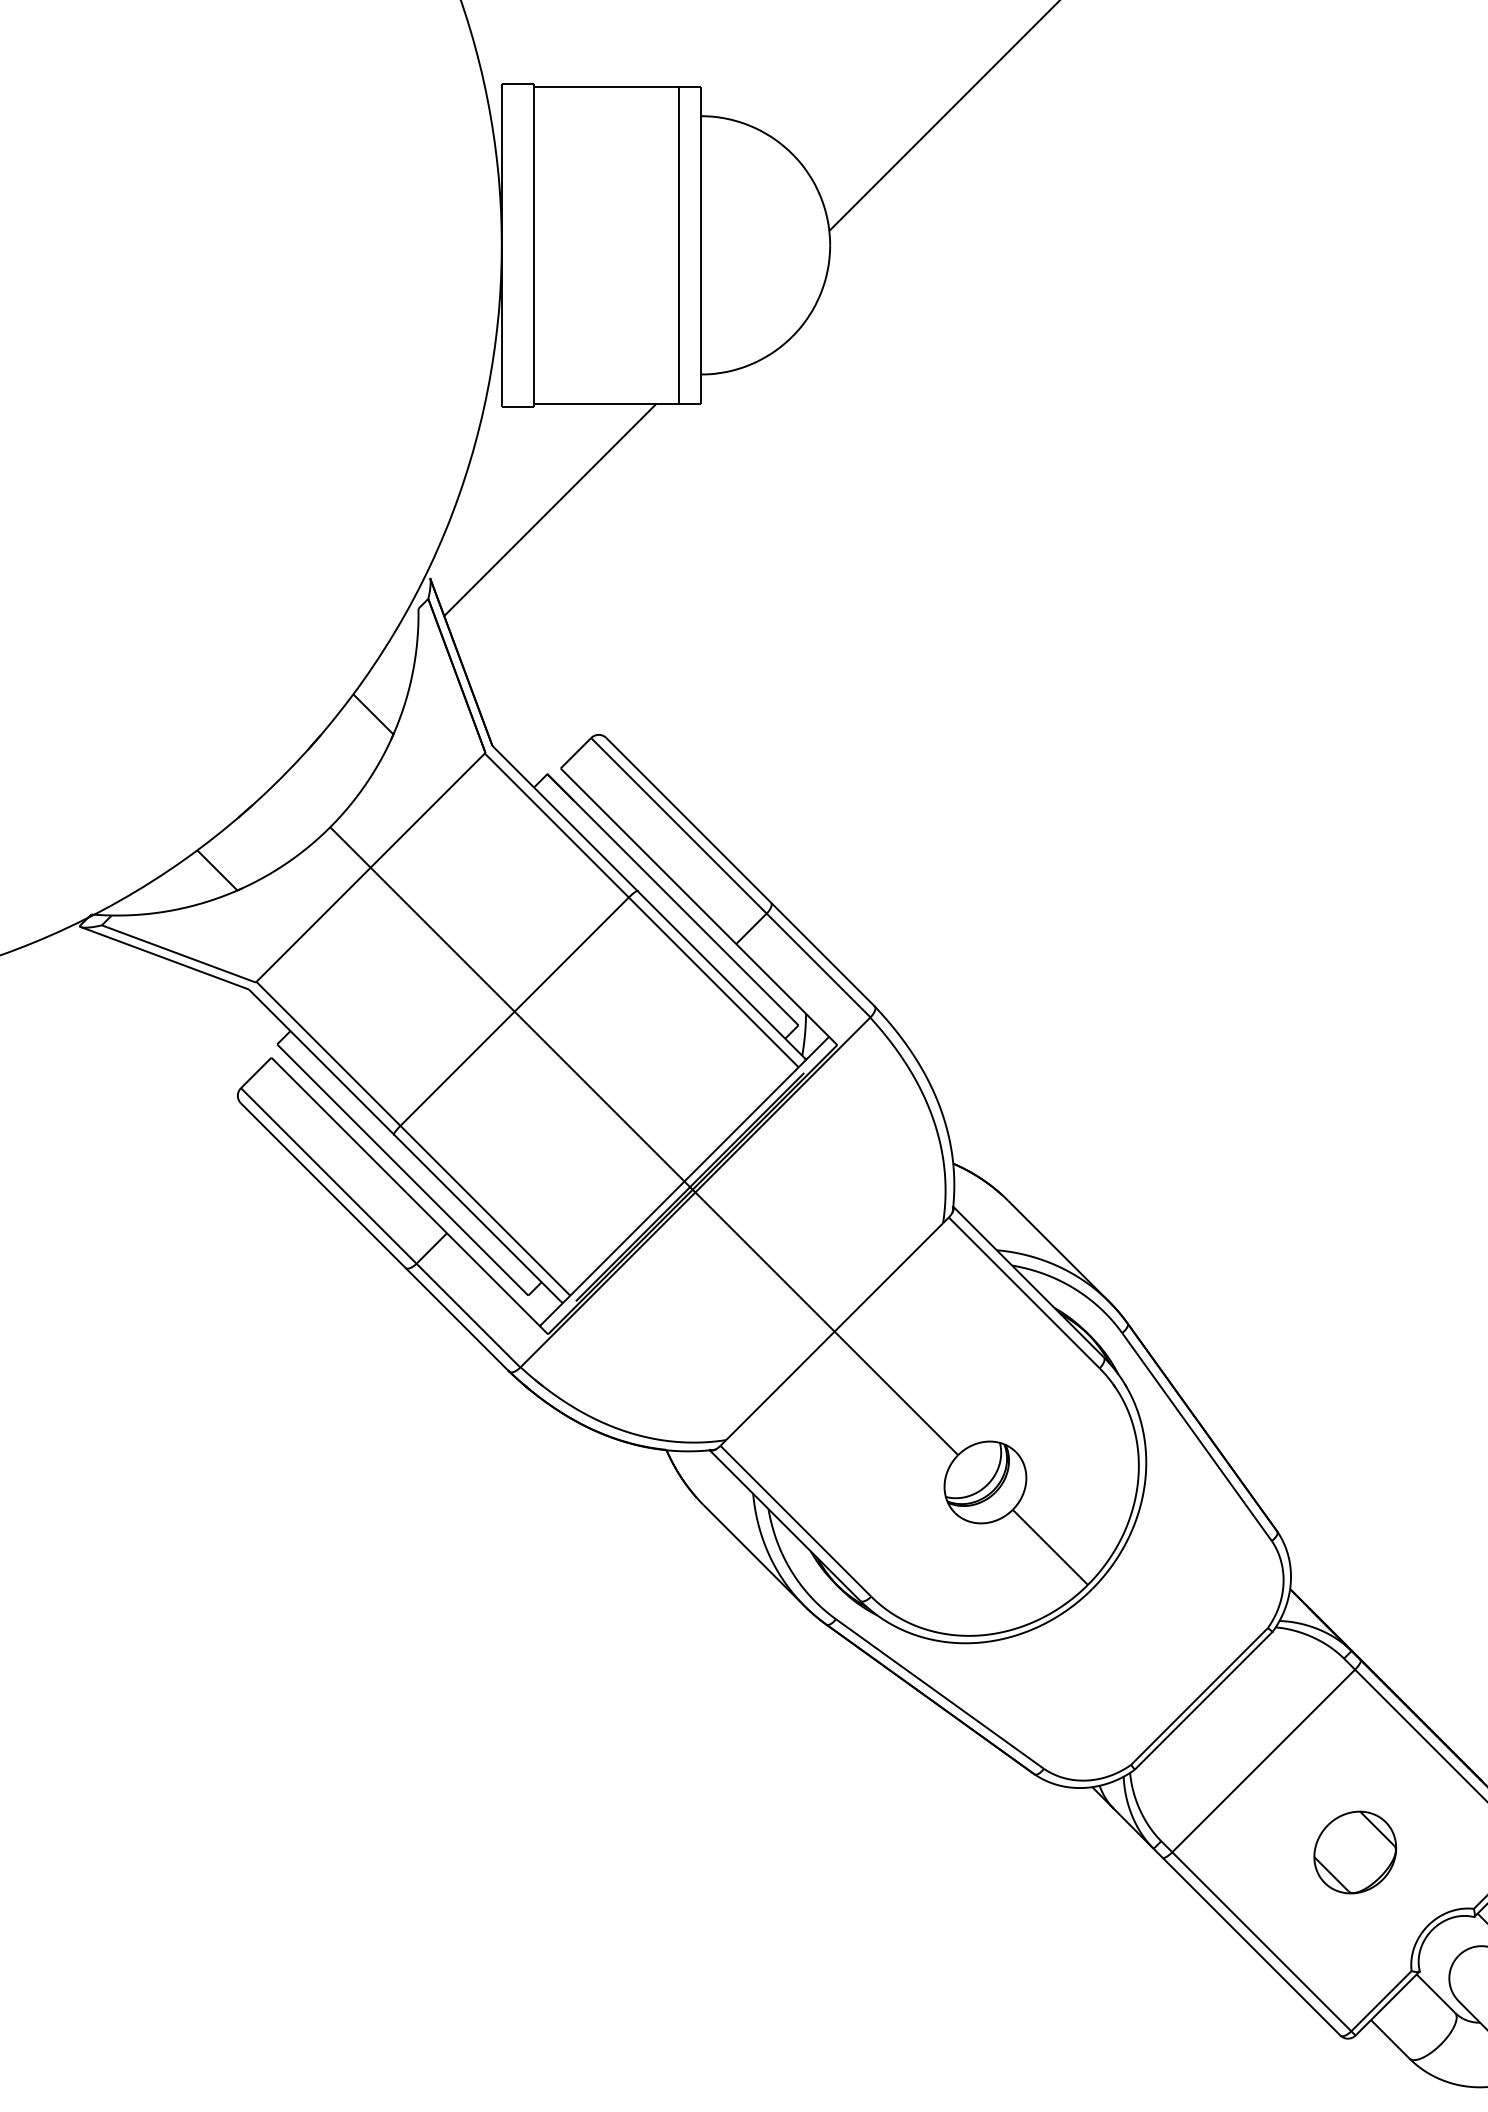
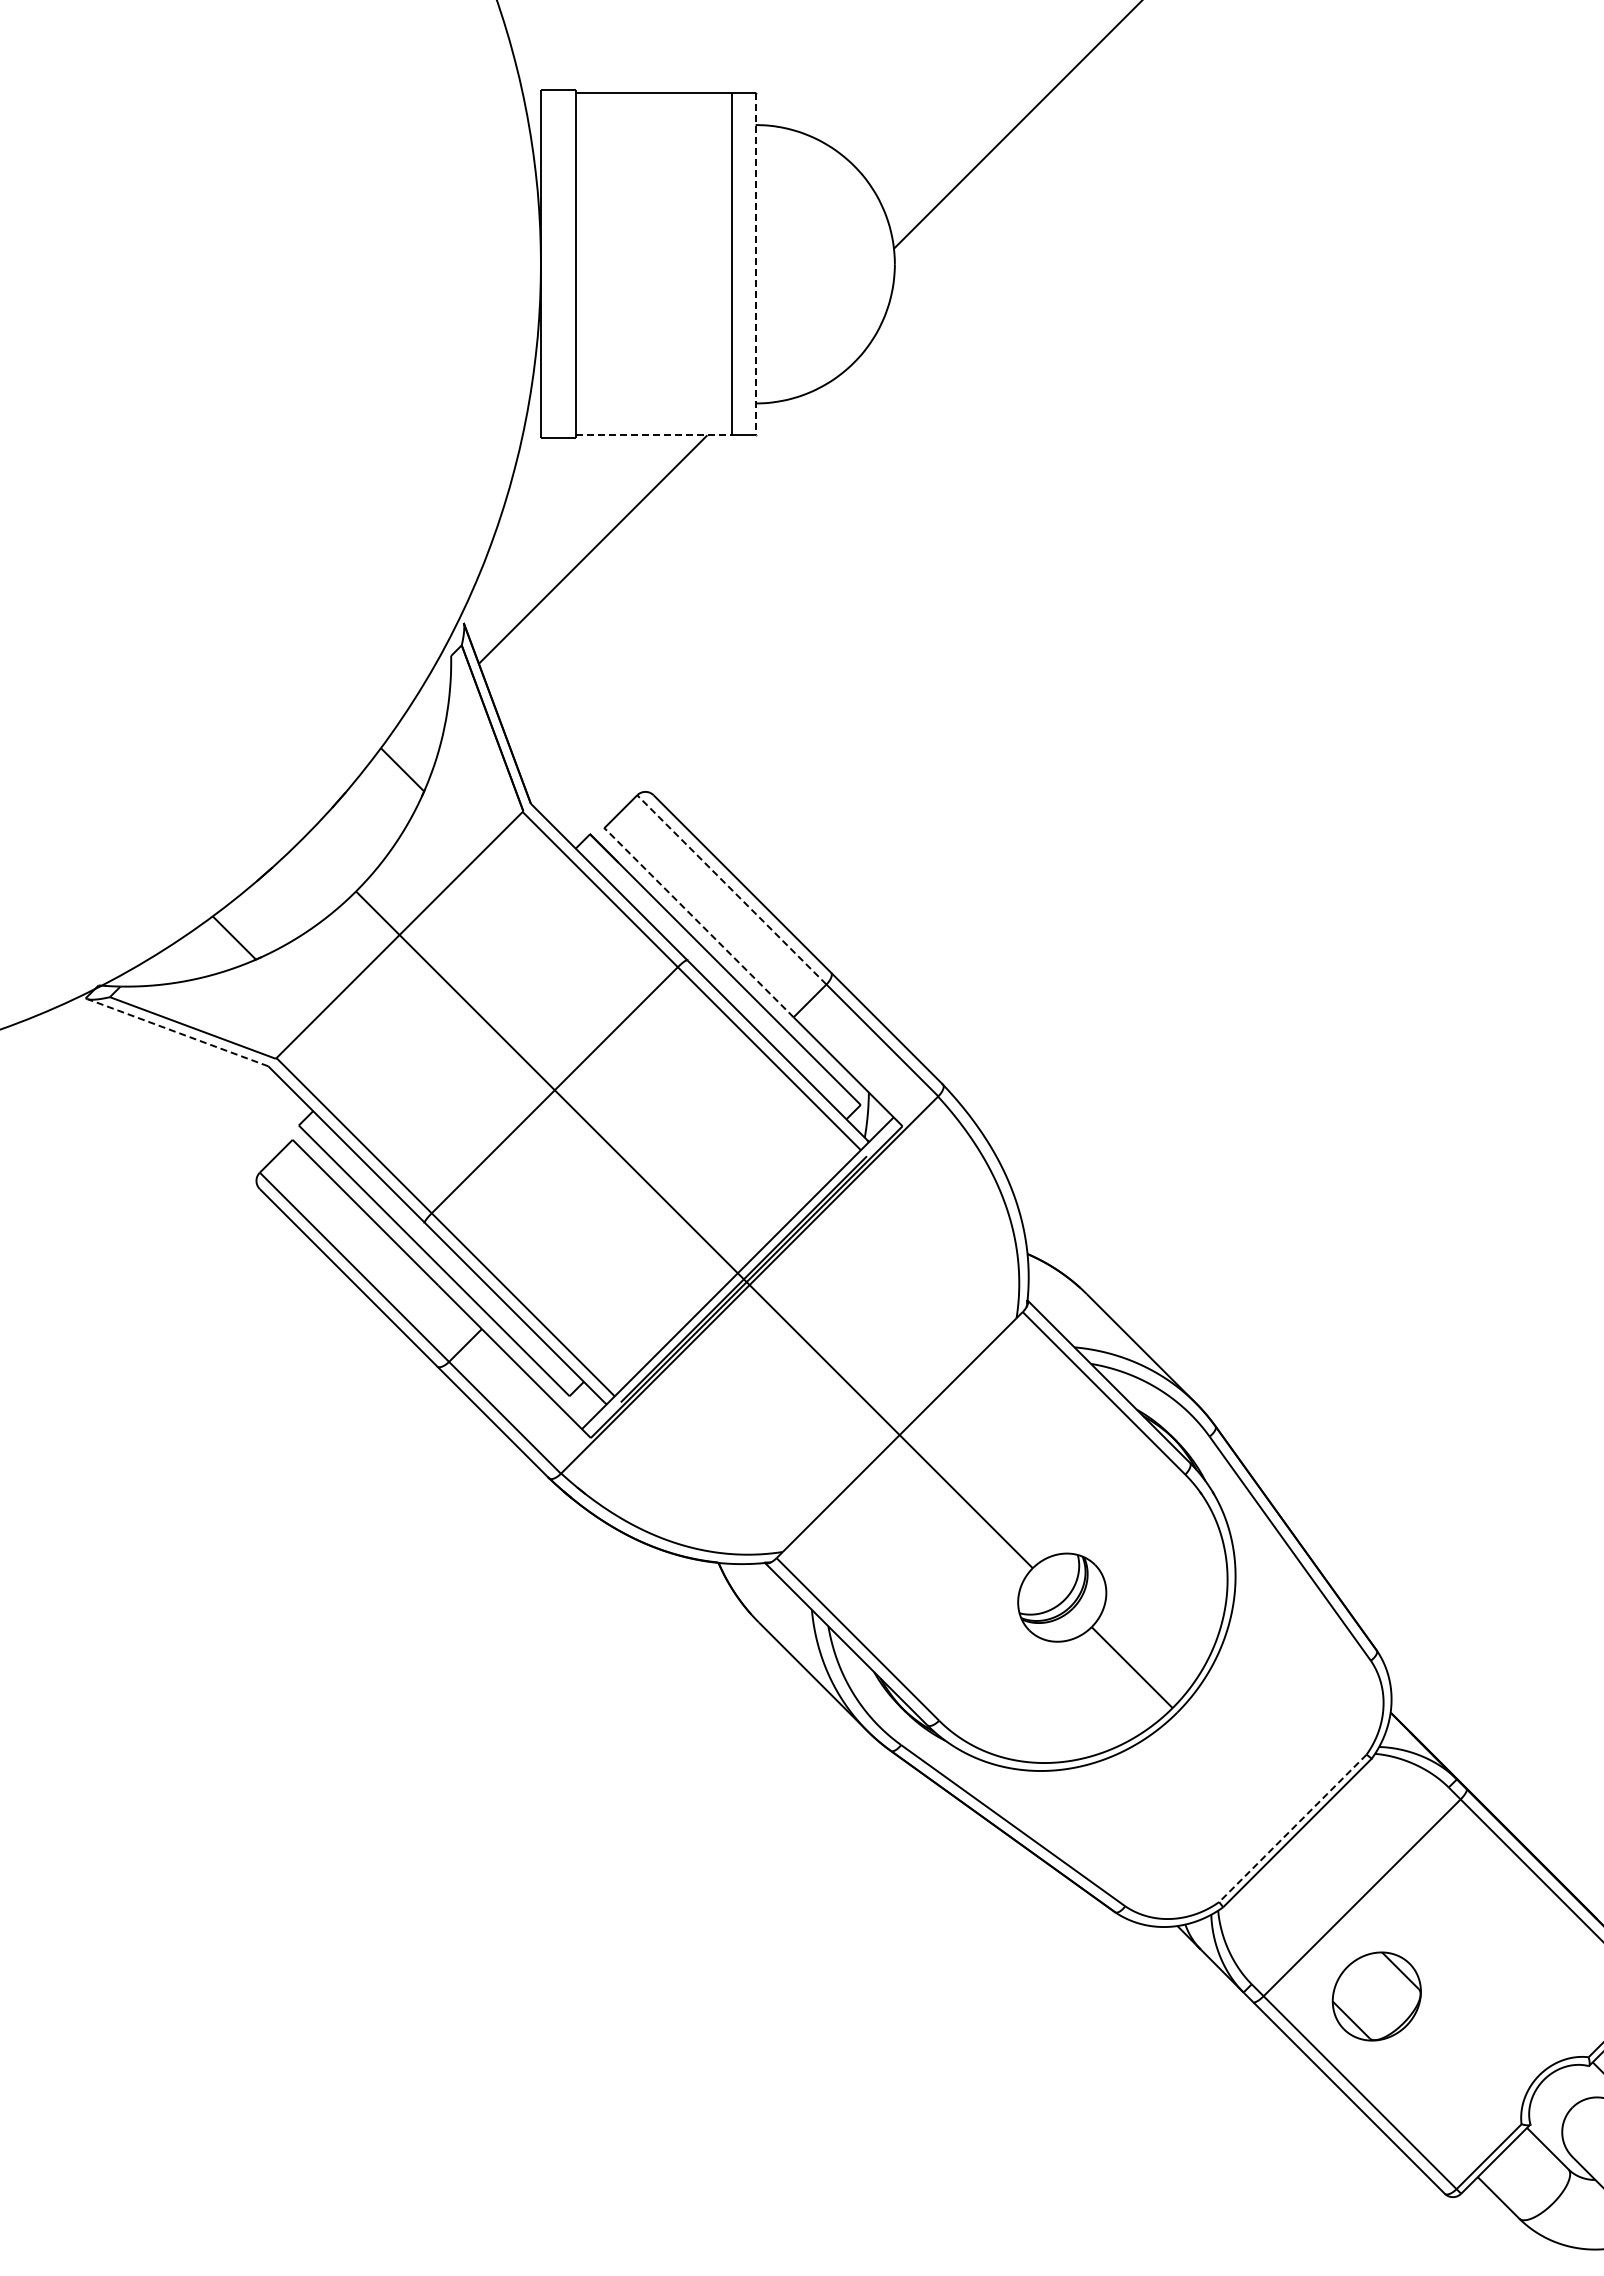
line: (700, 245) -> (755, 264), solid -> dashed
line: (607, 404) -> (654, 435), solid -> dashed
line: (678, 825) -> (731, 889), solid -> dashed
line: (647, 856) -> (698, 922), solid -> dashed
line: (164, 958) -> (177, 1032), solid -> dashed
line: (1199, 1696) -> (1292, 1828), solid -> dashed
part: (1354, 1852) -> (1376, 1996), moved

